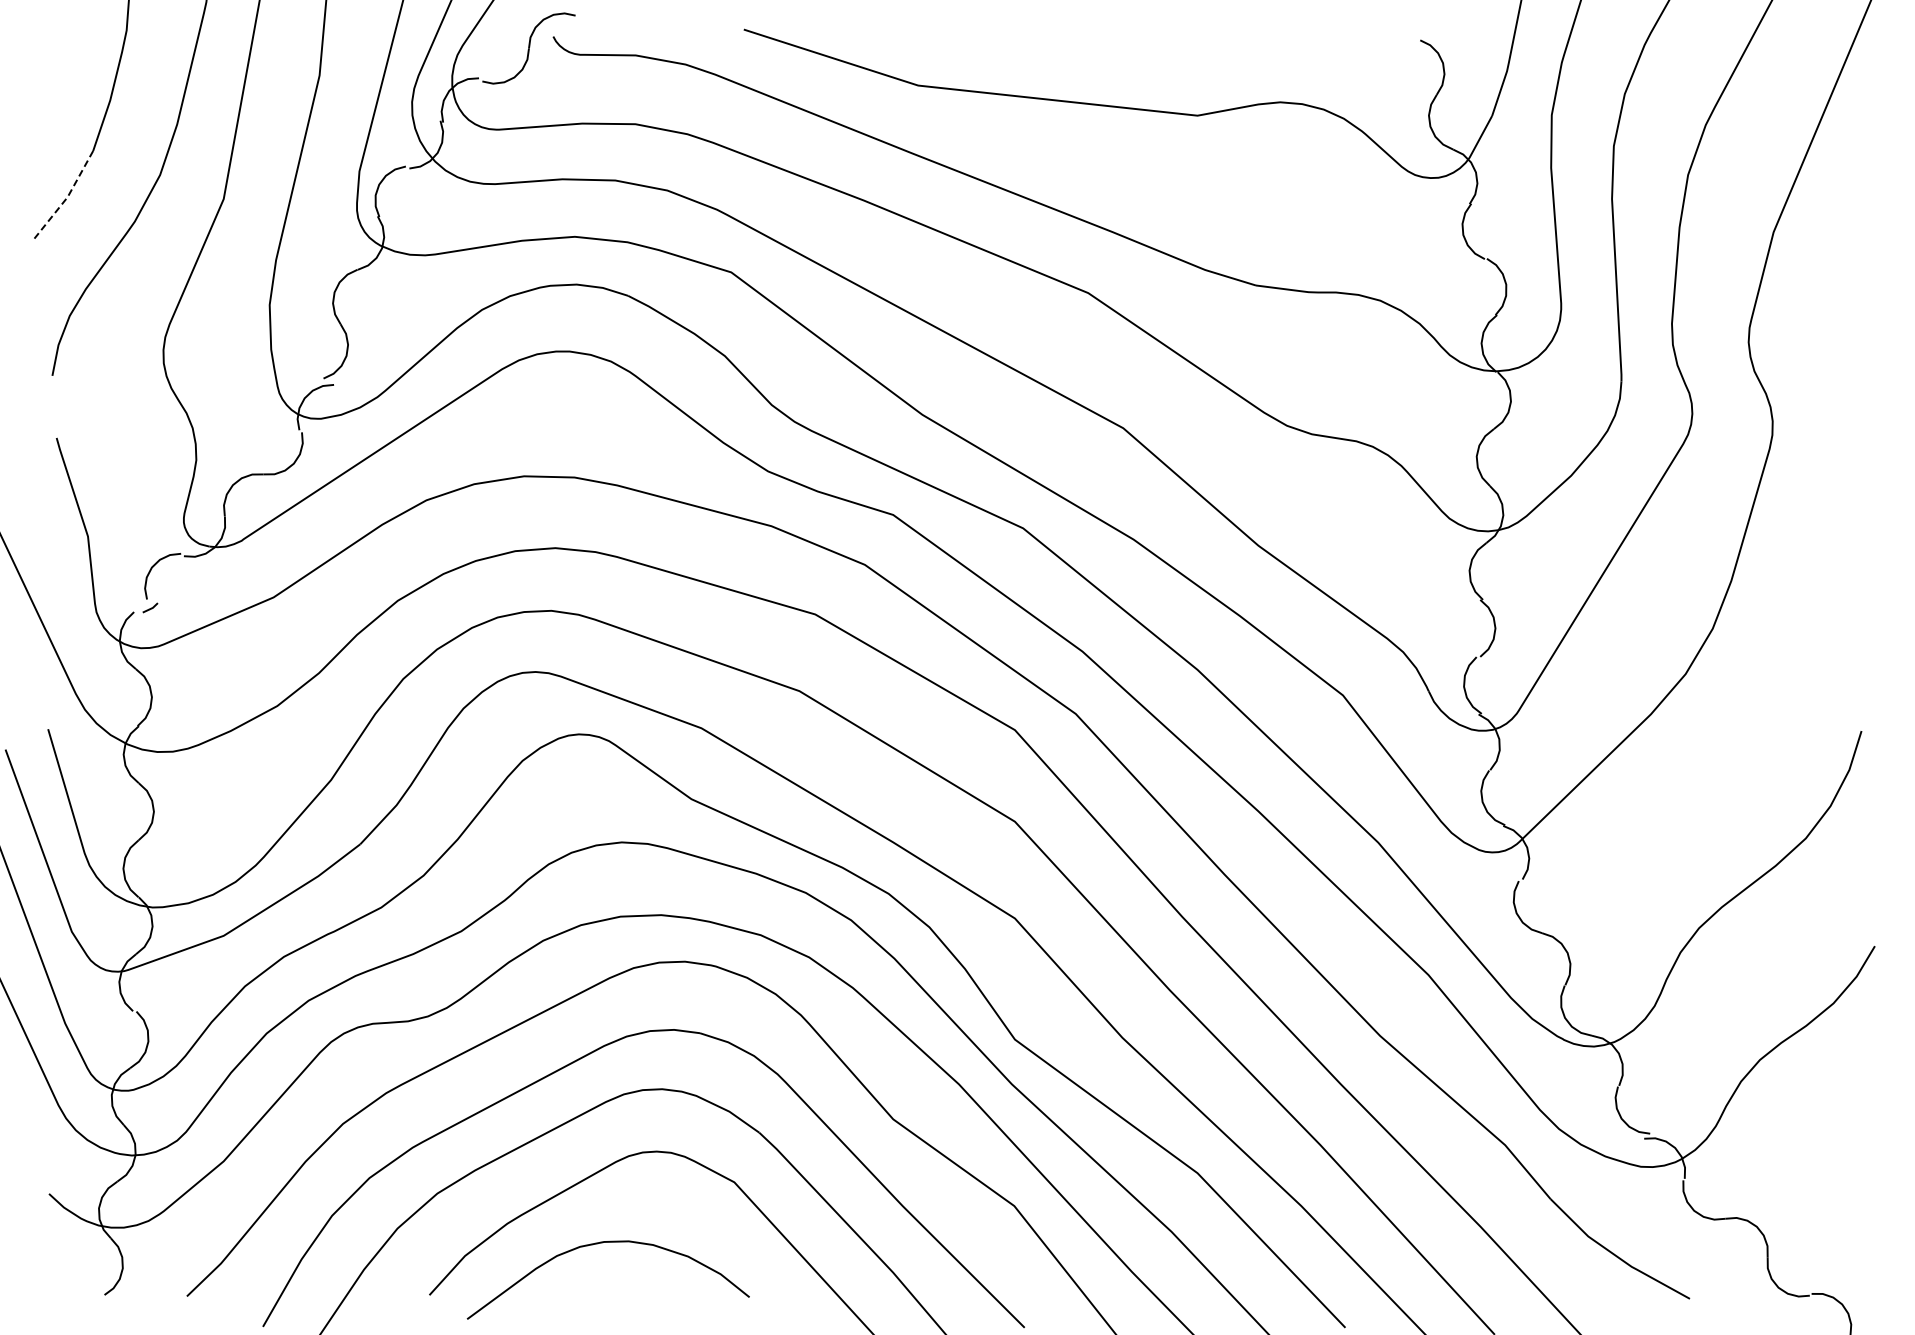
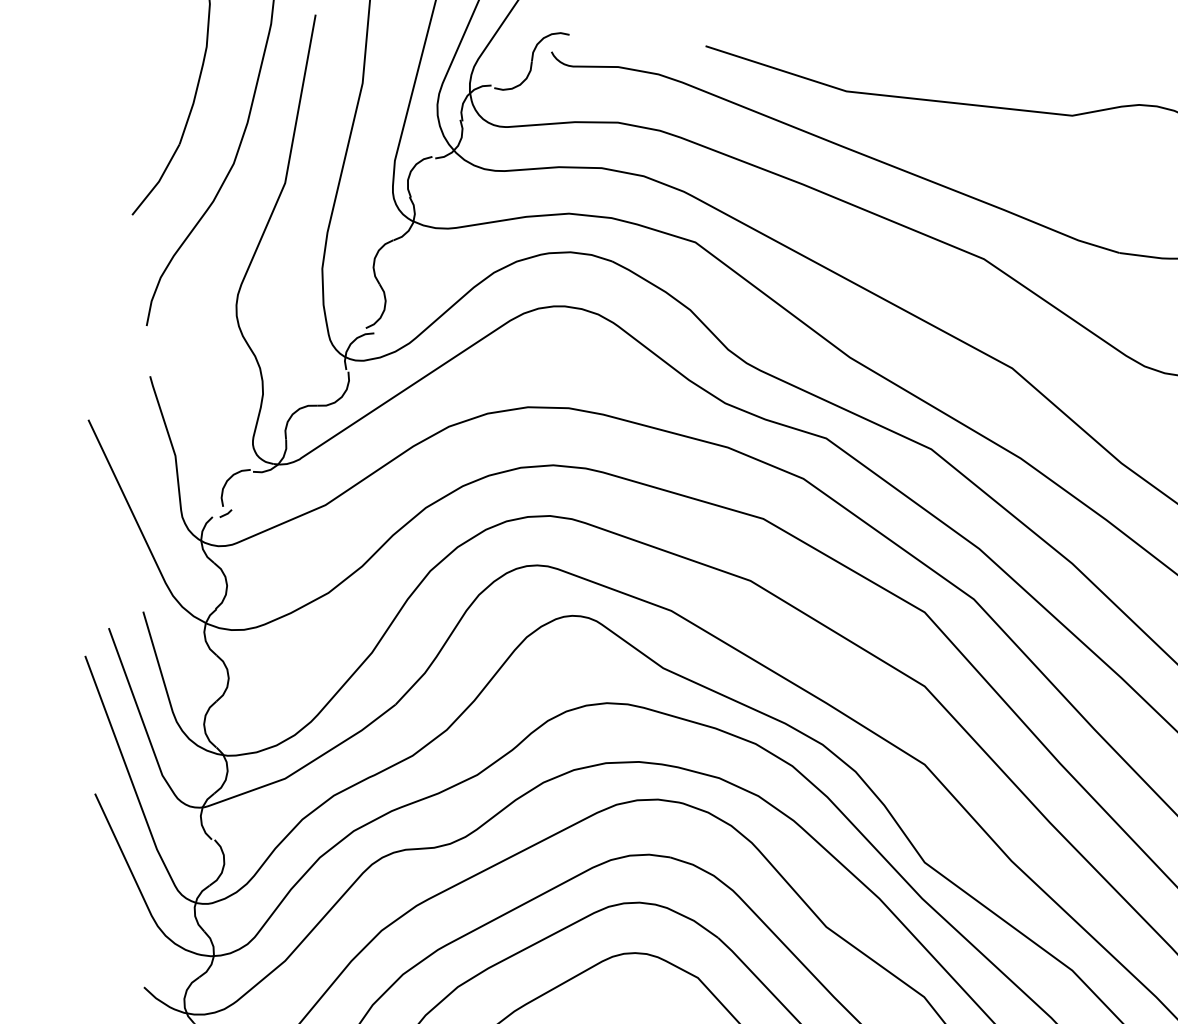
line: (67, 197) -> (158, 181), dashed -> solid

